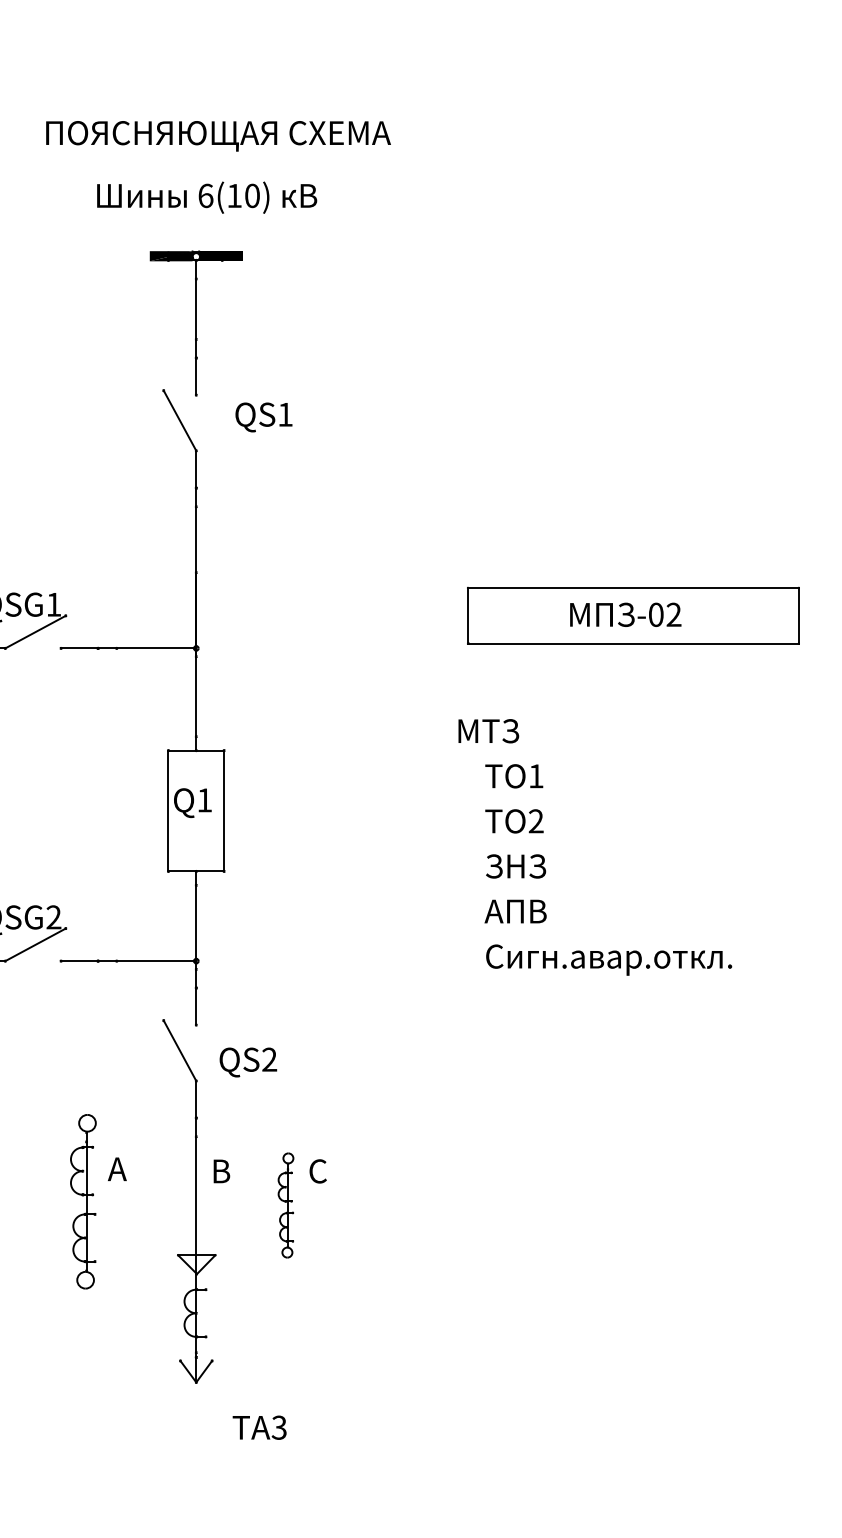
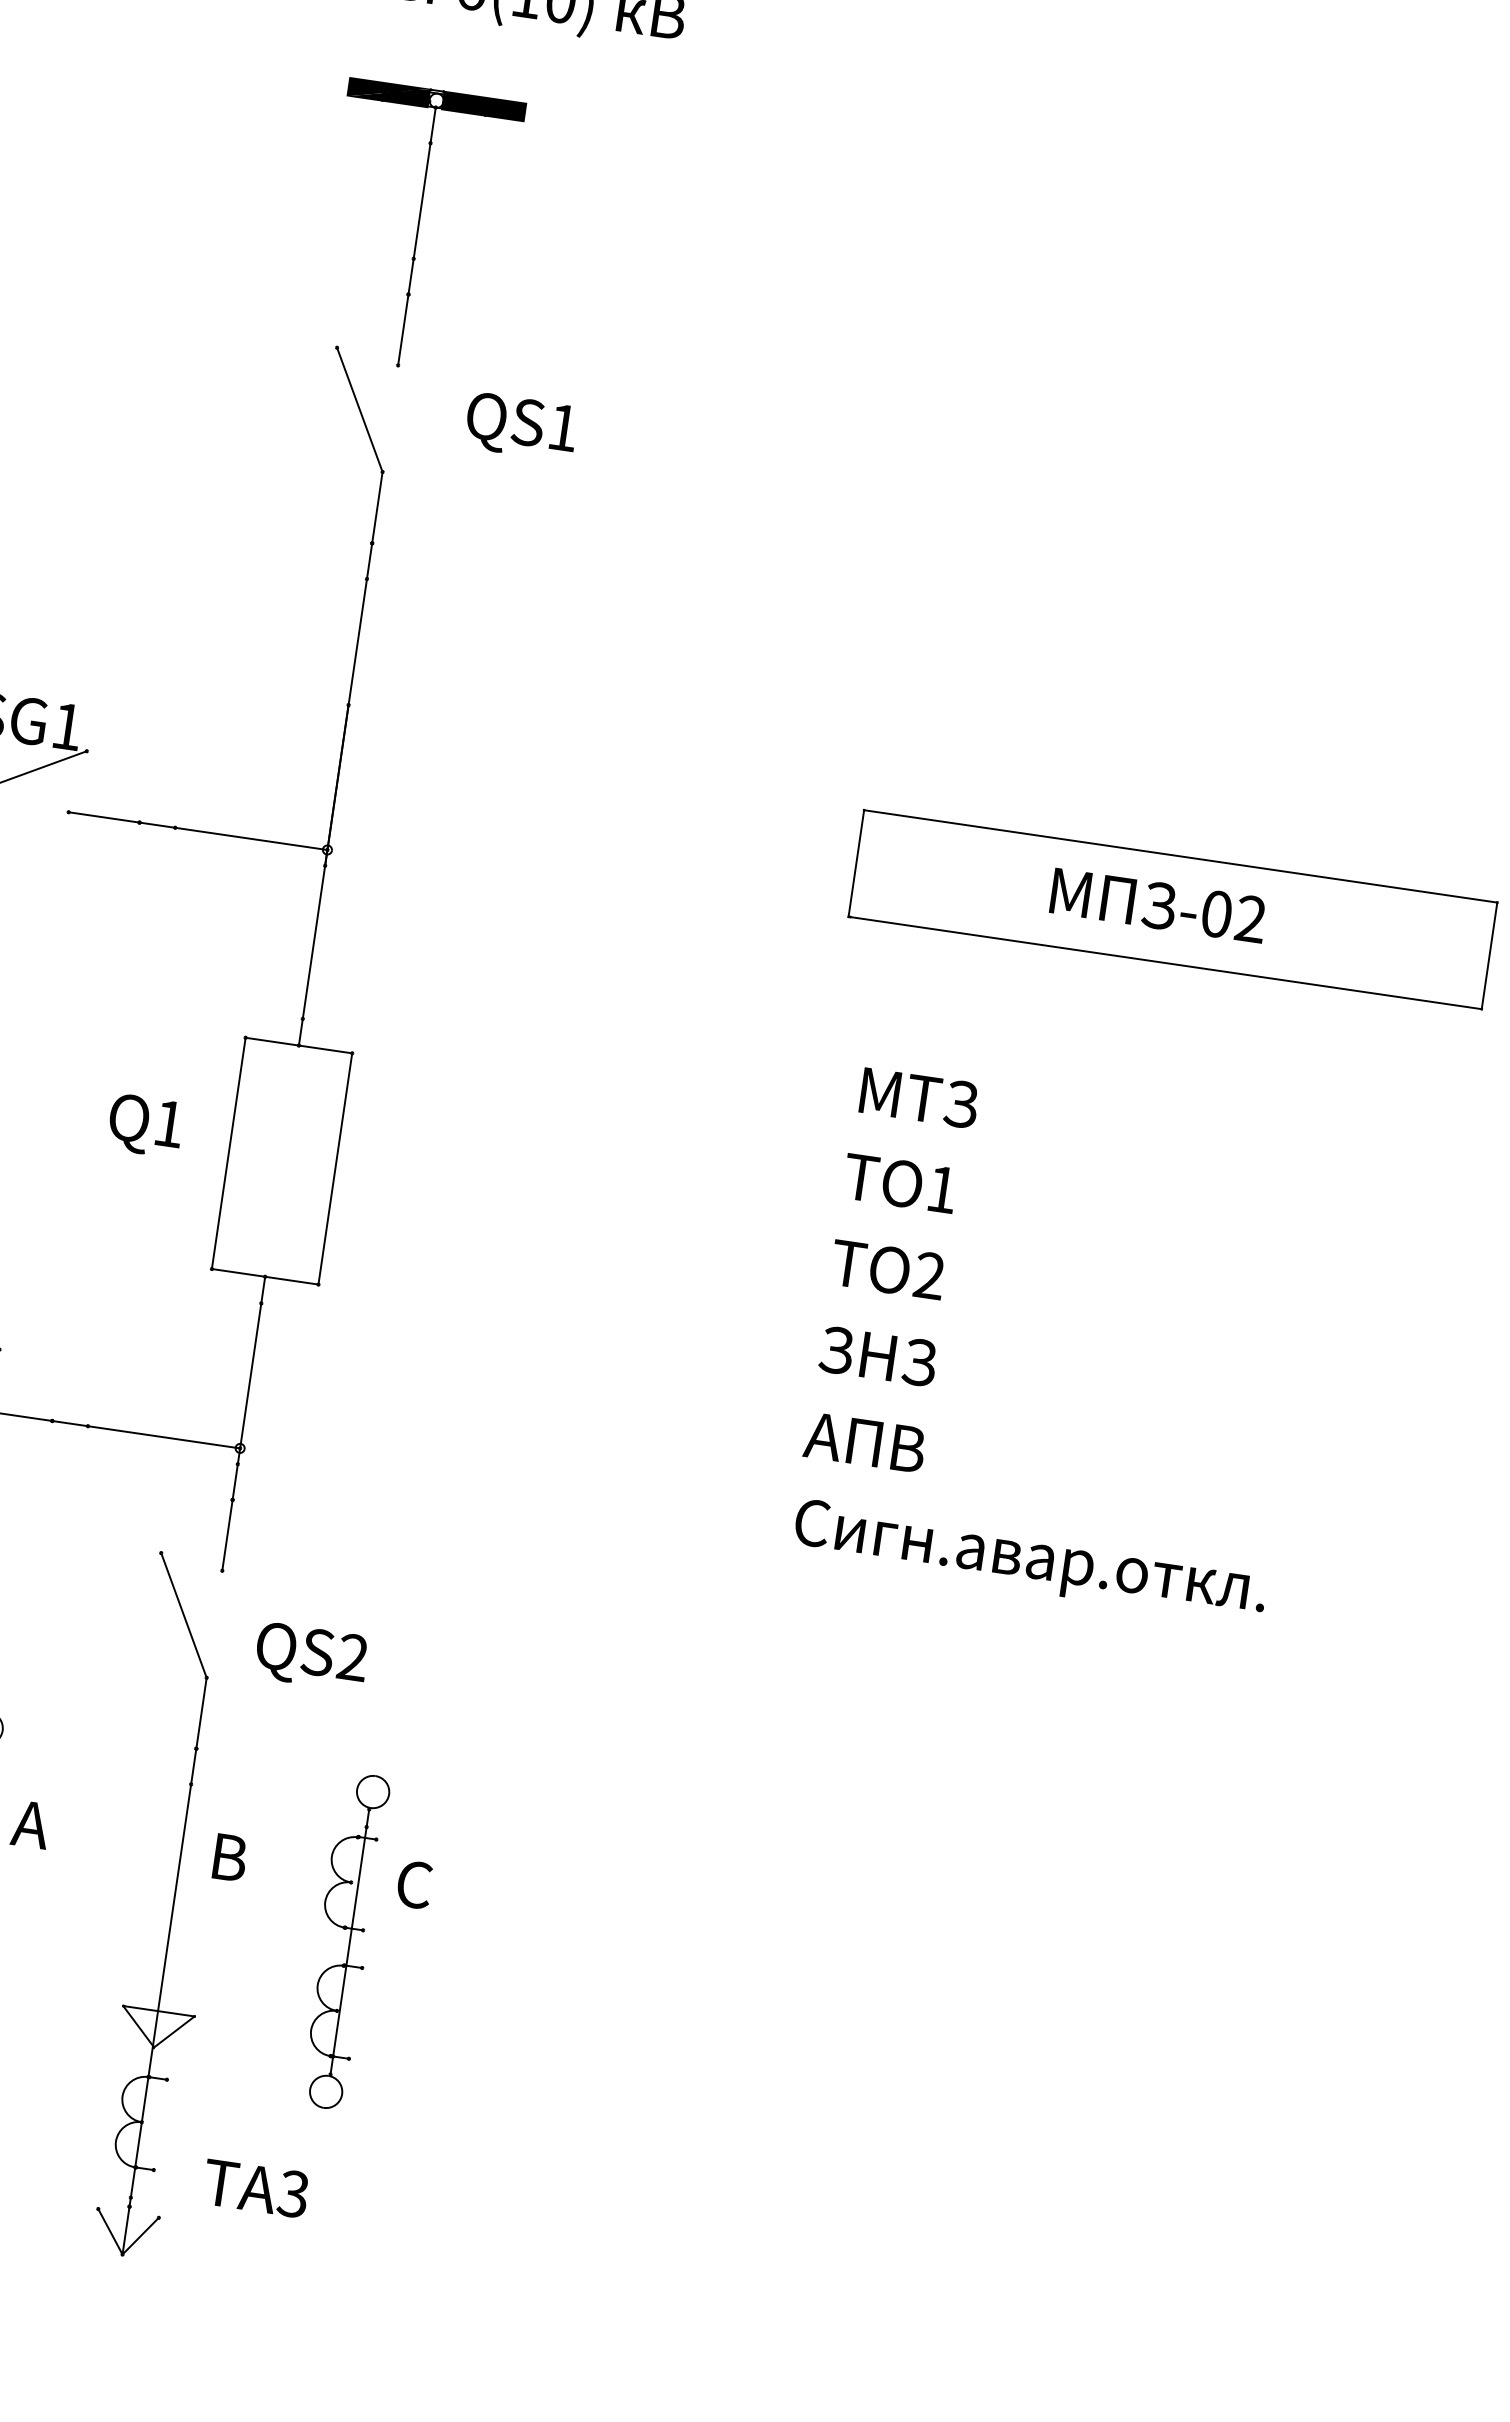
text: (488, 731) -> (918, 1098), moved
text: (192, 802) -> (145, 1124), moved
part: (285, 1205) -> (342, 1940), size x1.67
text: (259, 1427) -> (255, 2188), moved

